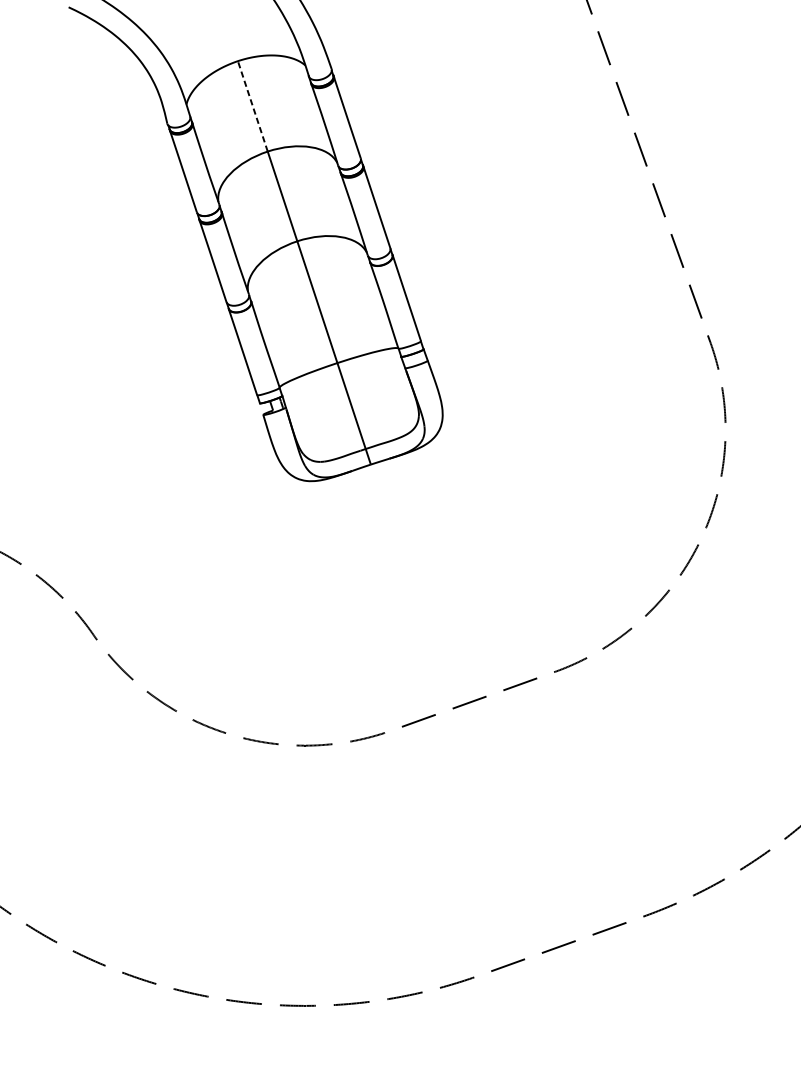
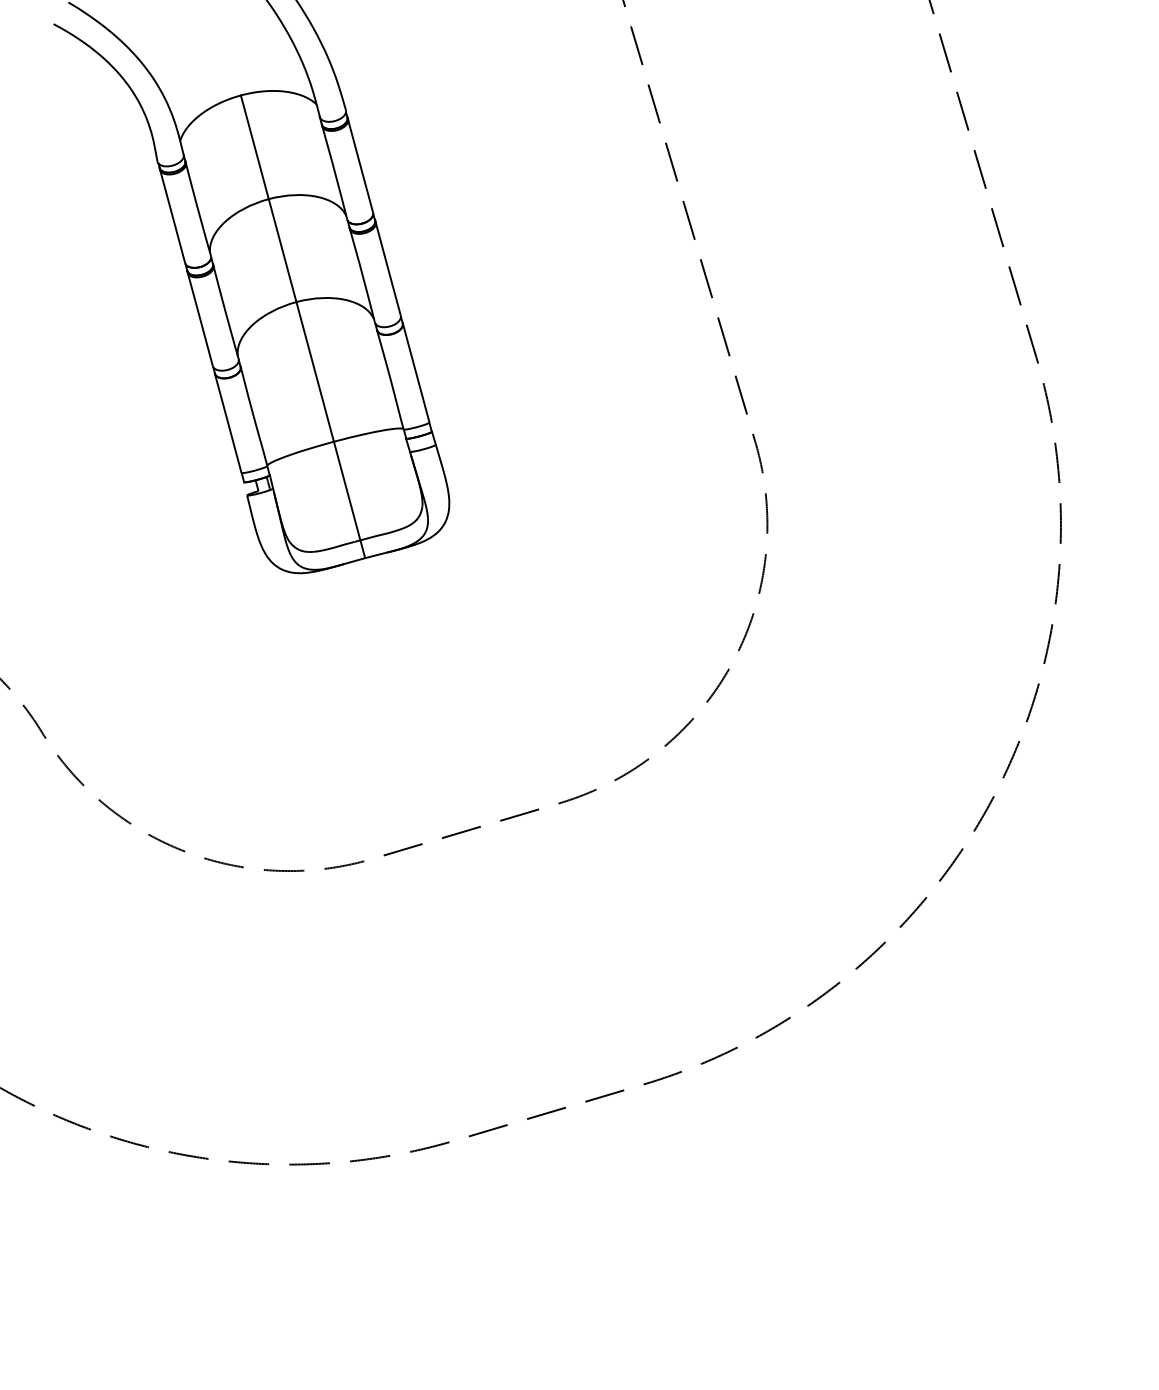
line: (252, 106) -> (254, 147), dashed -> solid

